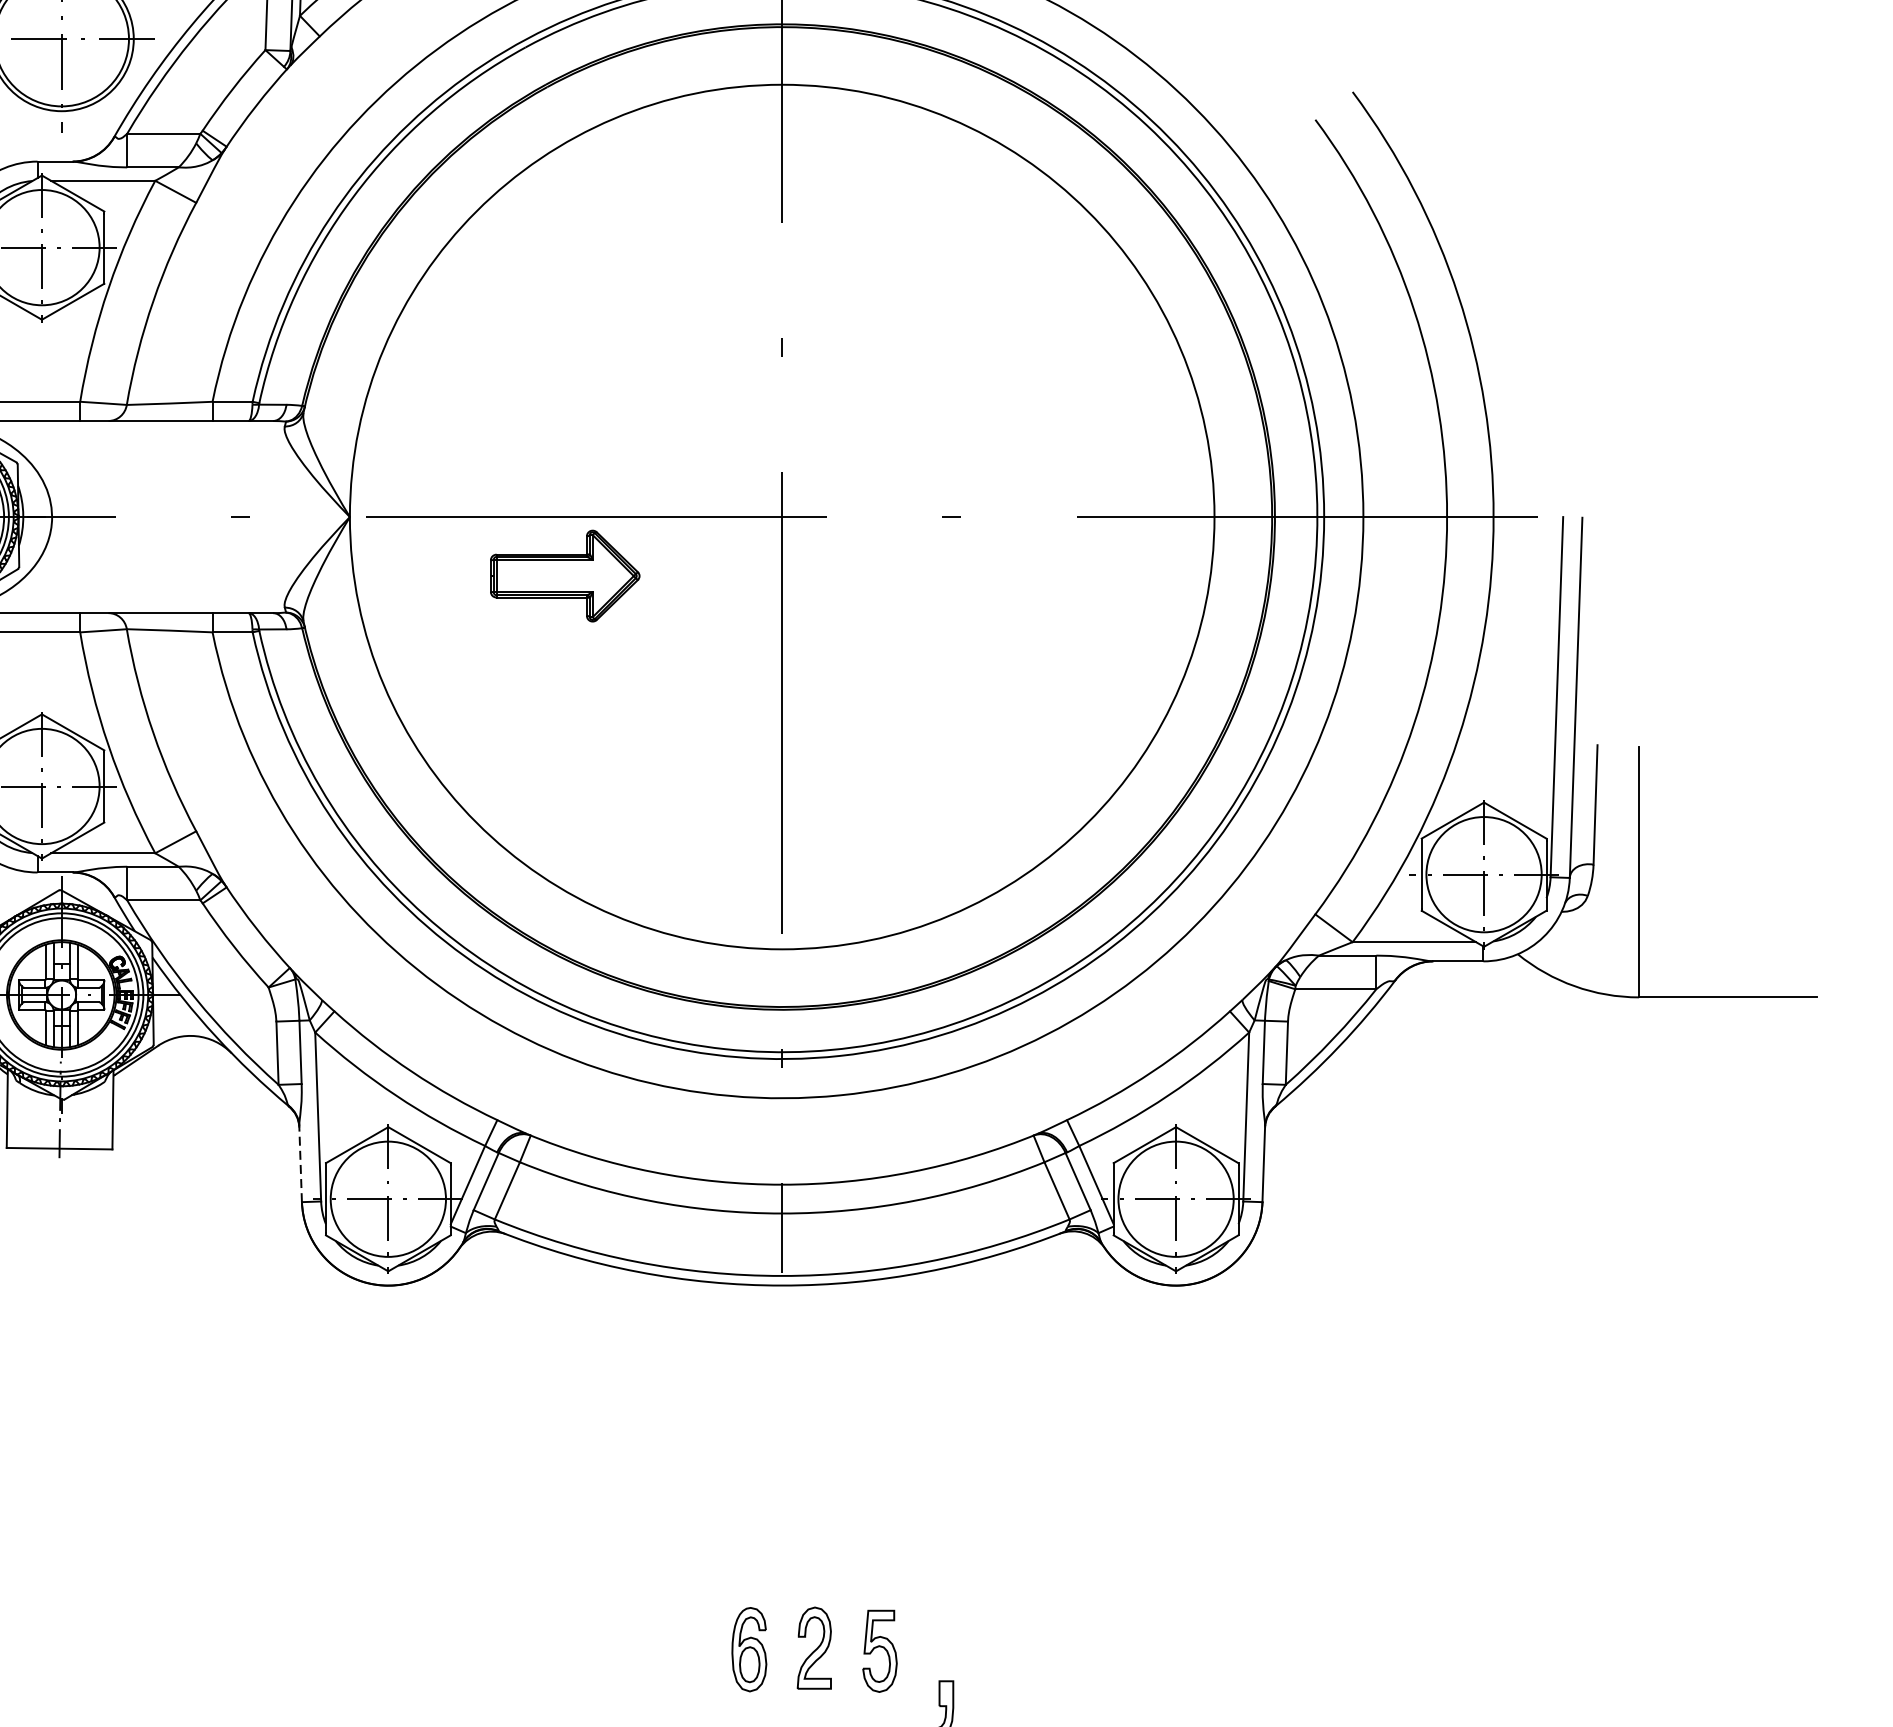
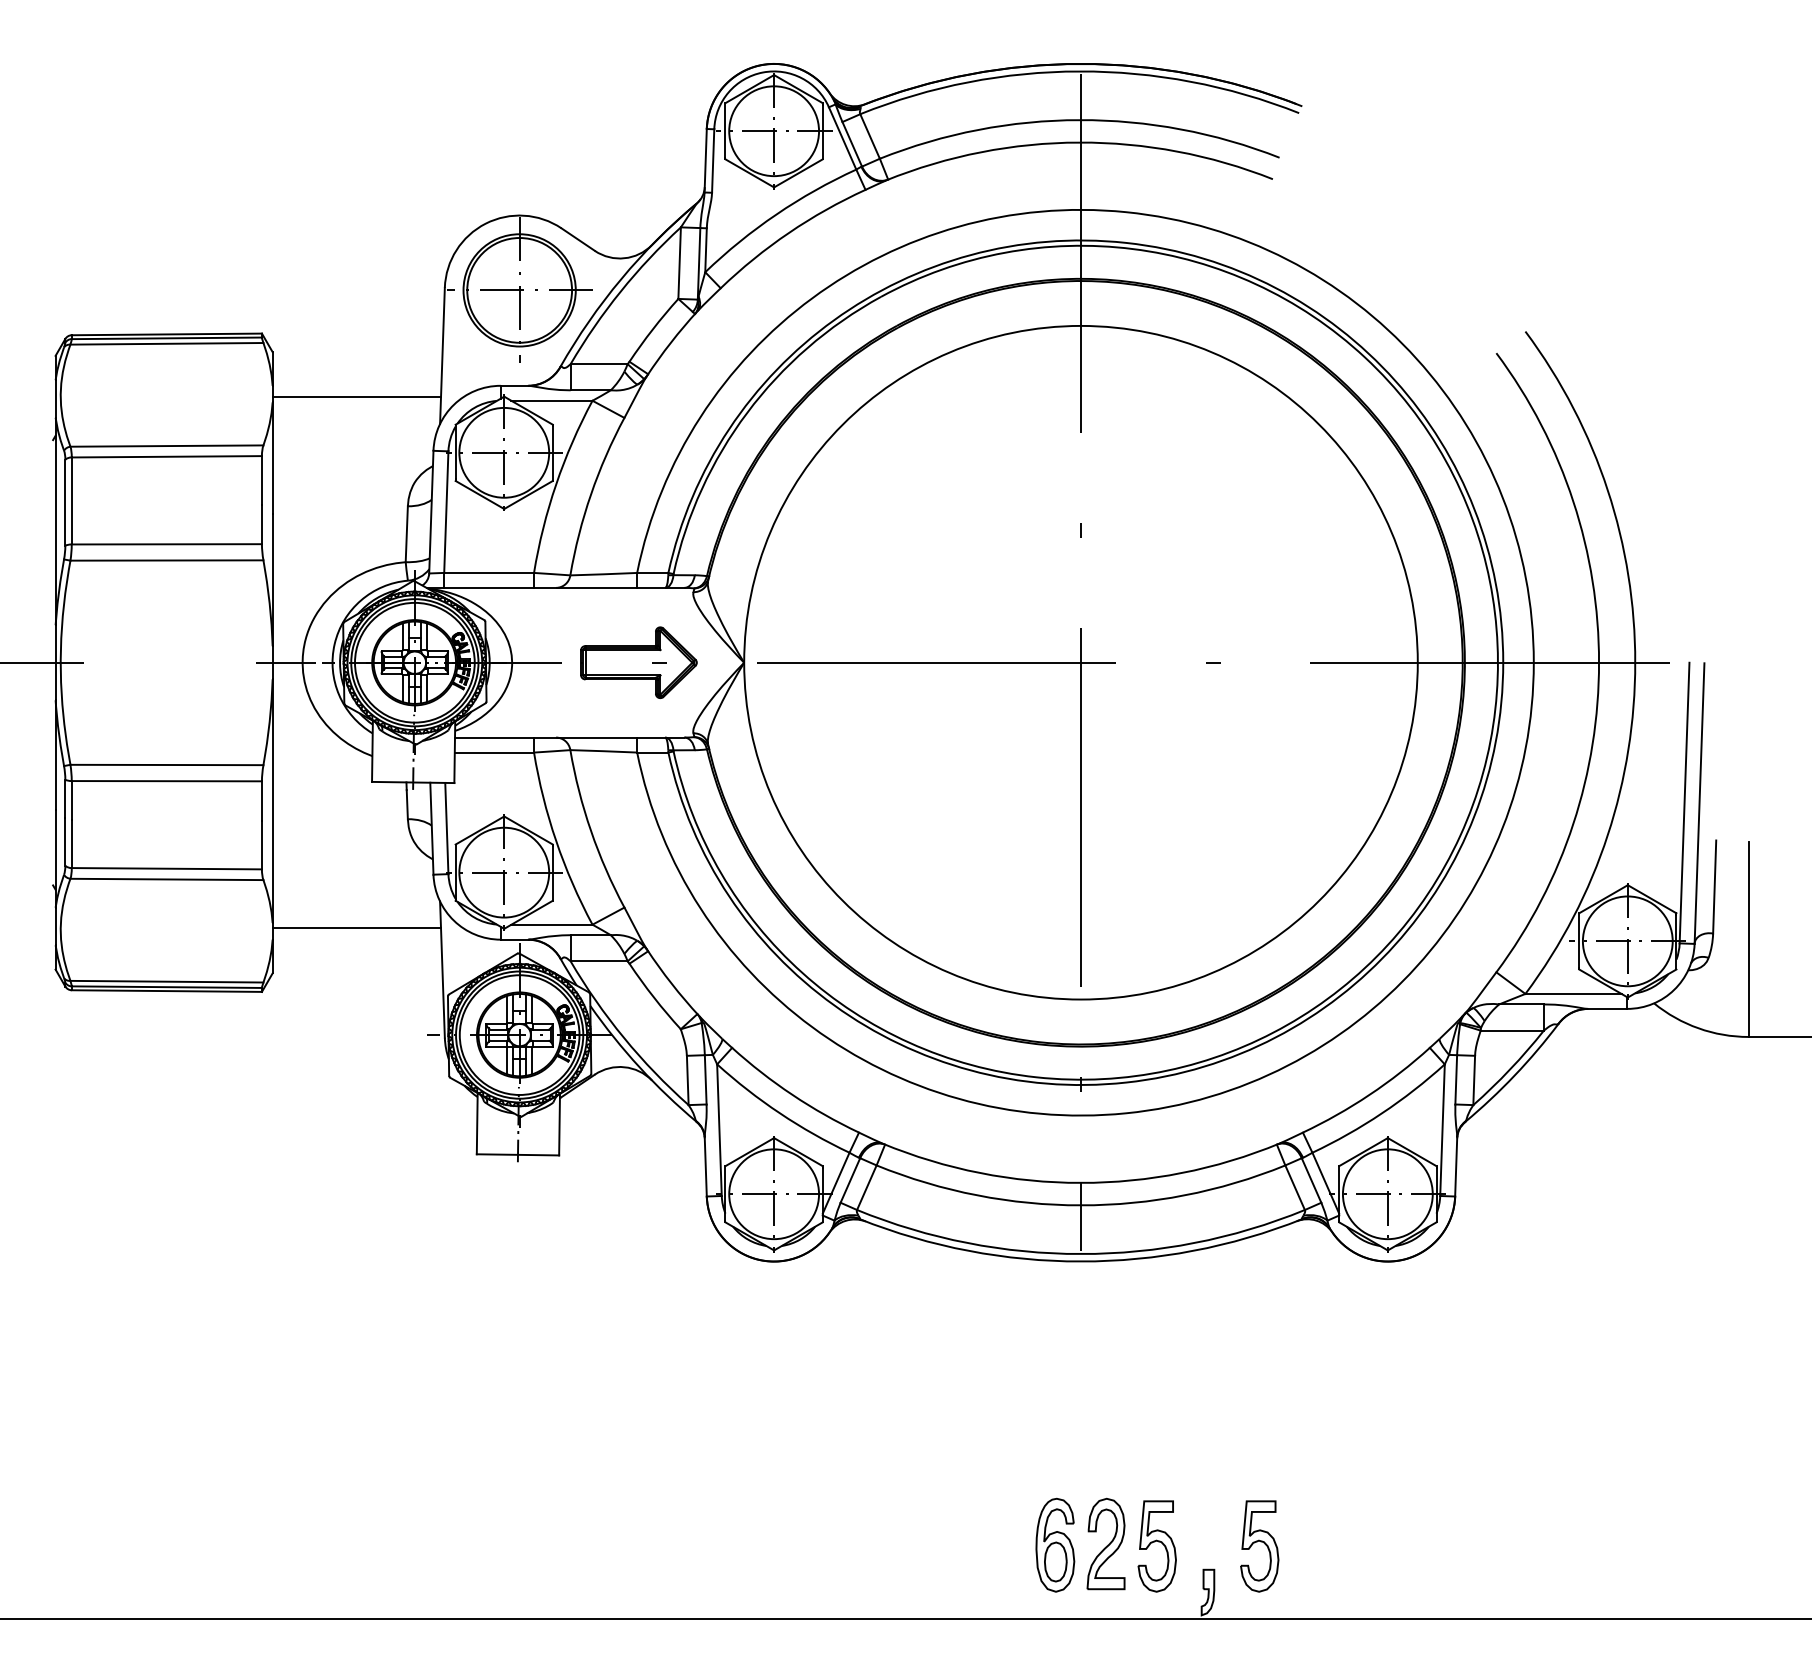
part: (564, 575) -> (638, 662), moved
line: (300, 1163) -> (705, 1166), dashed -> solid
part: (813, 1647) -> (1105, 1543), size x1.43
part: (749, 1648) -> (1055, 1544), size x1.43
part: (879, 1651) -> (1156, 1546), size x1.43
part: (1011, 1651) -> (1259, 1546), added

